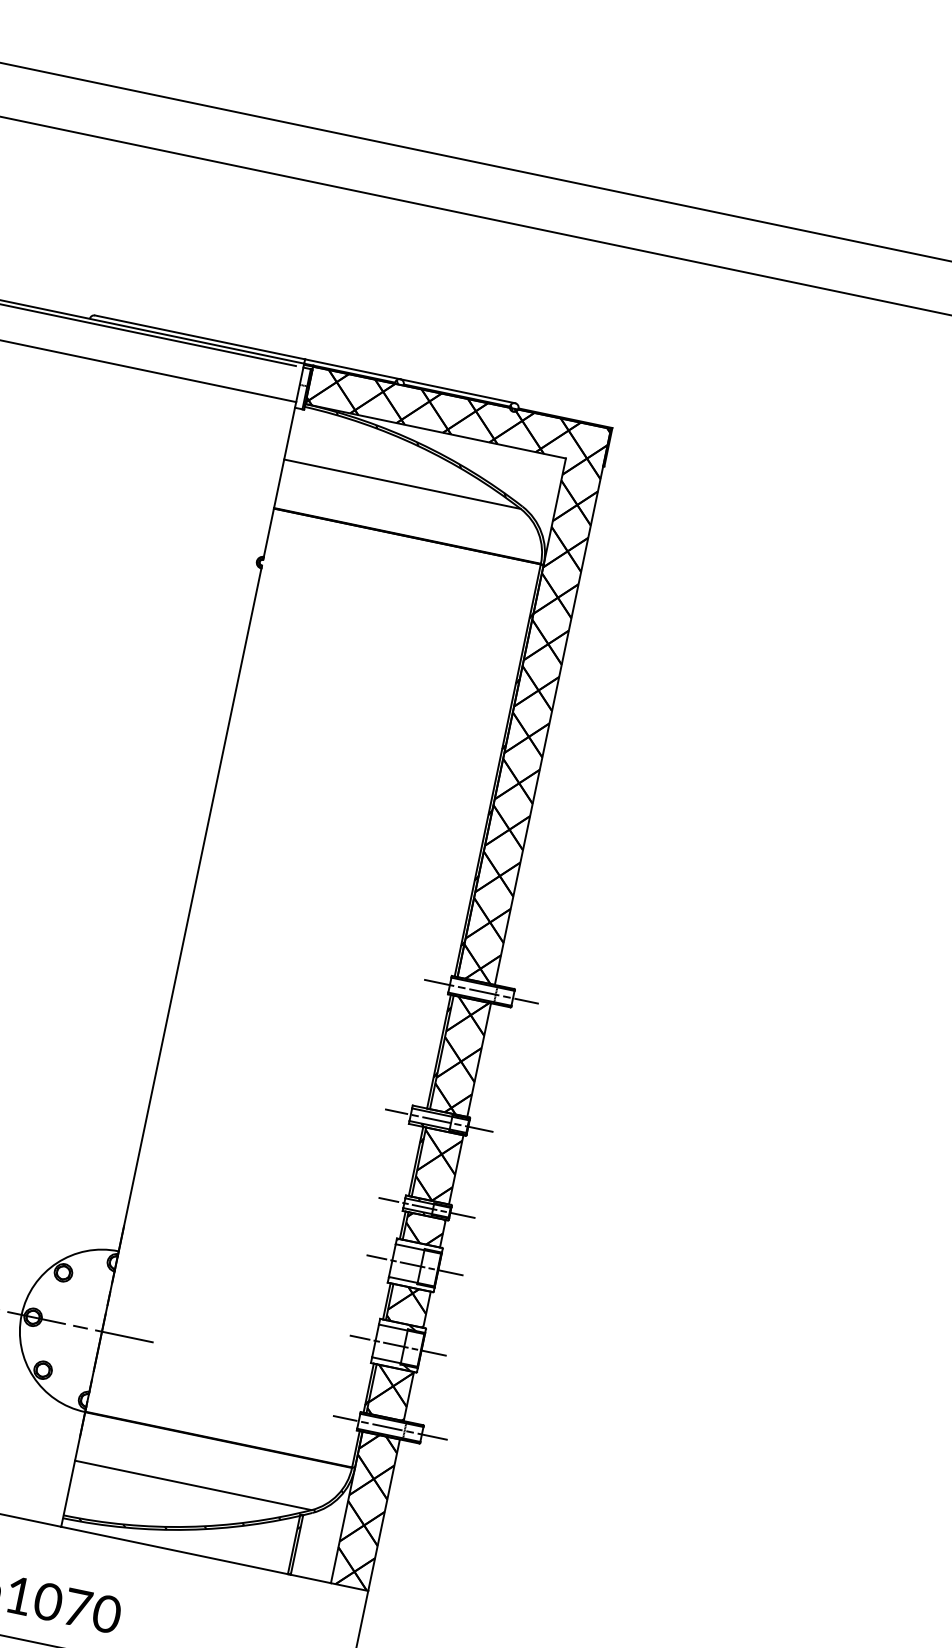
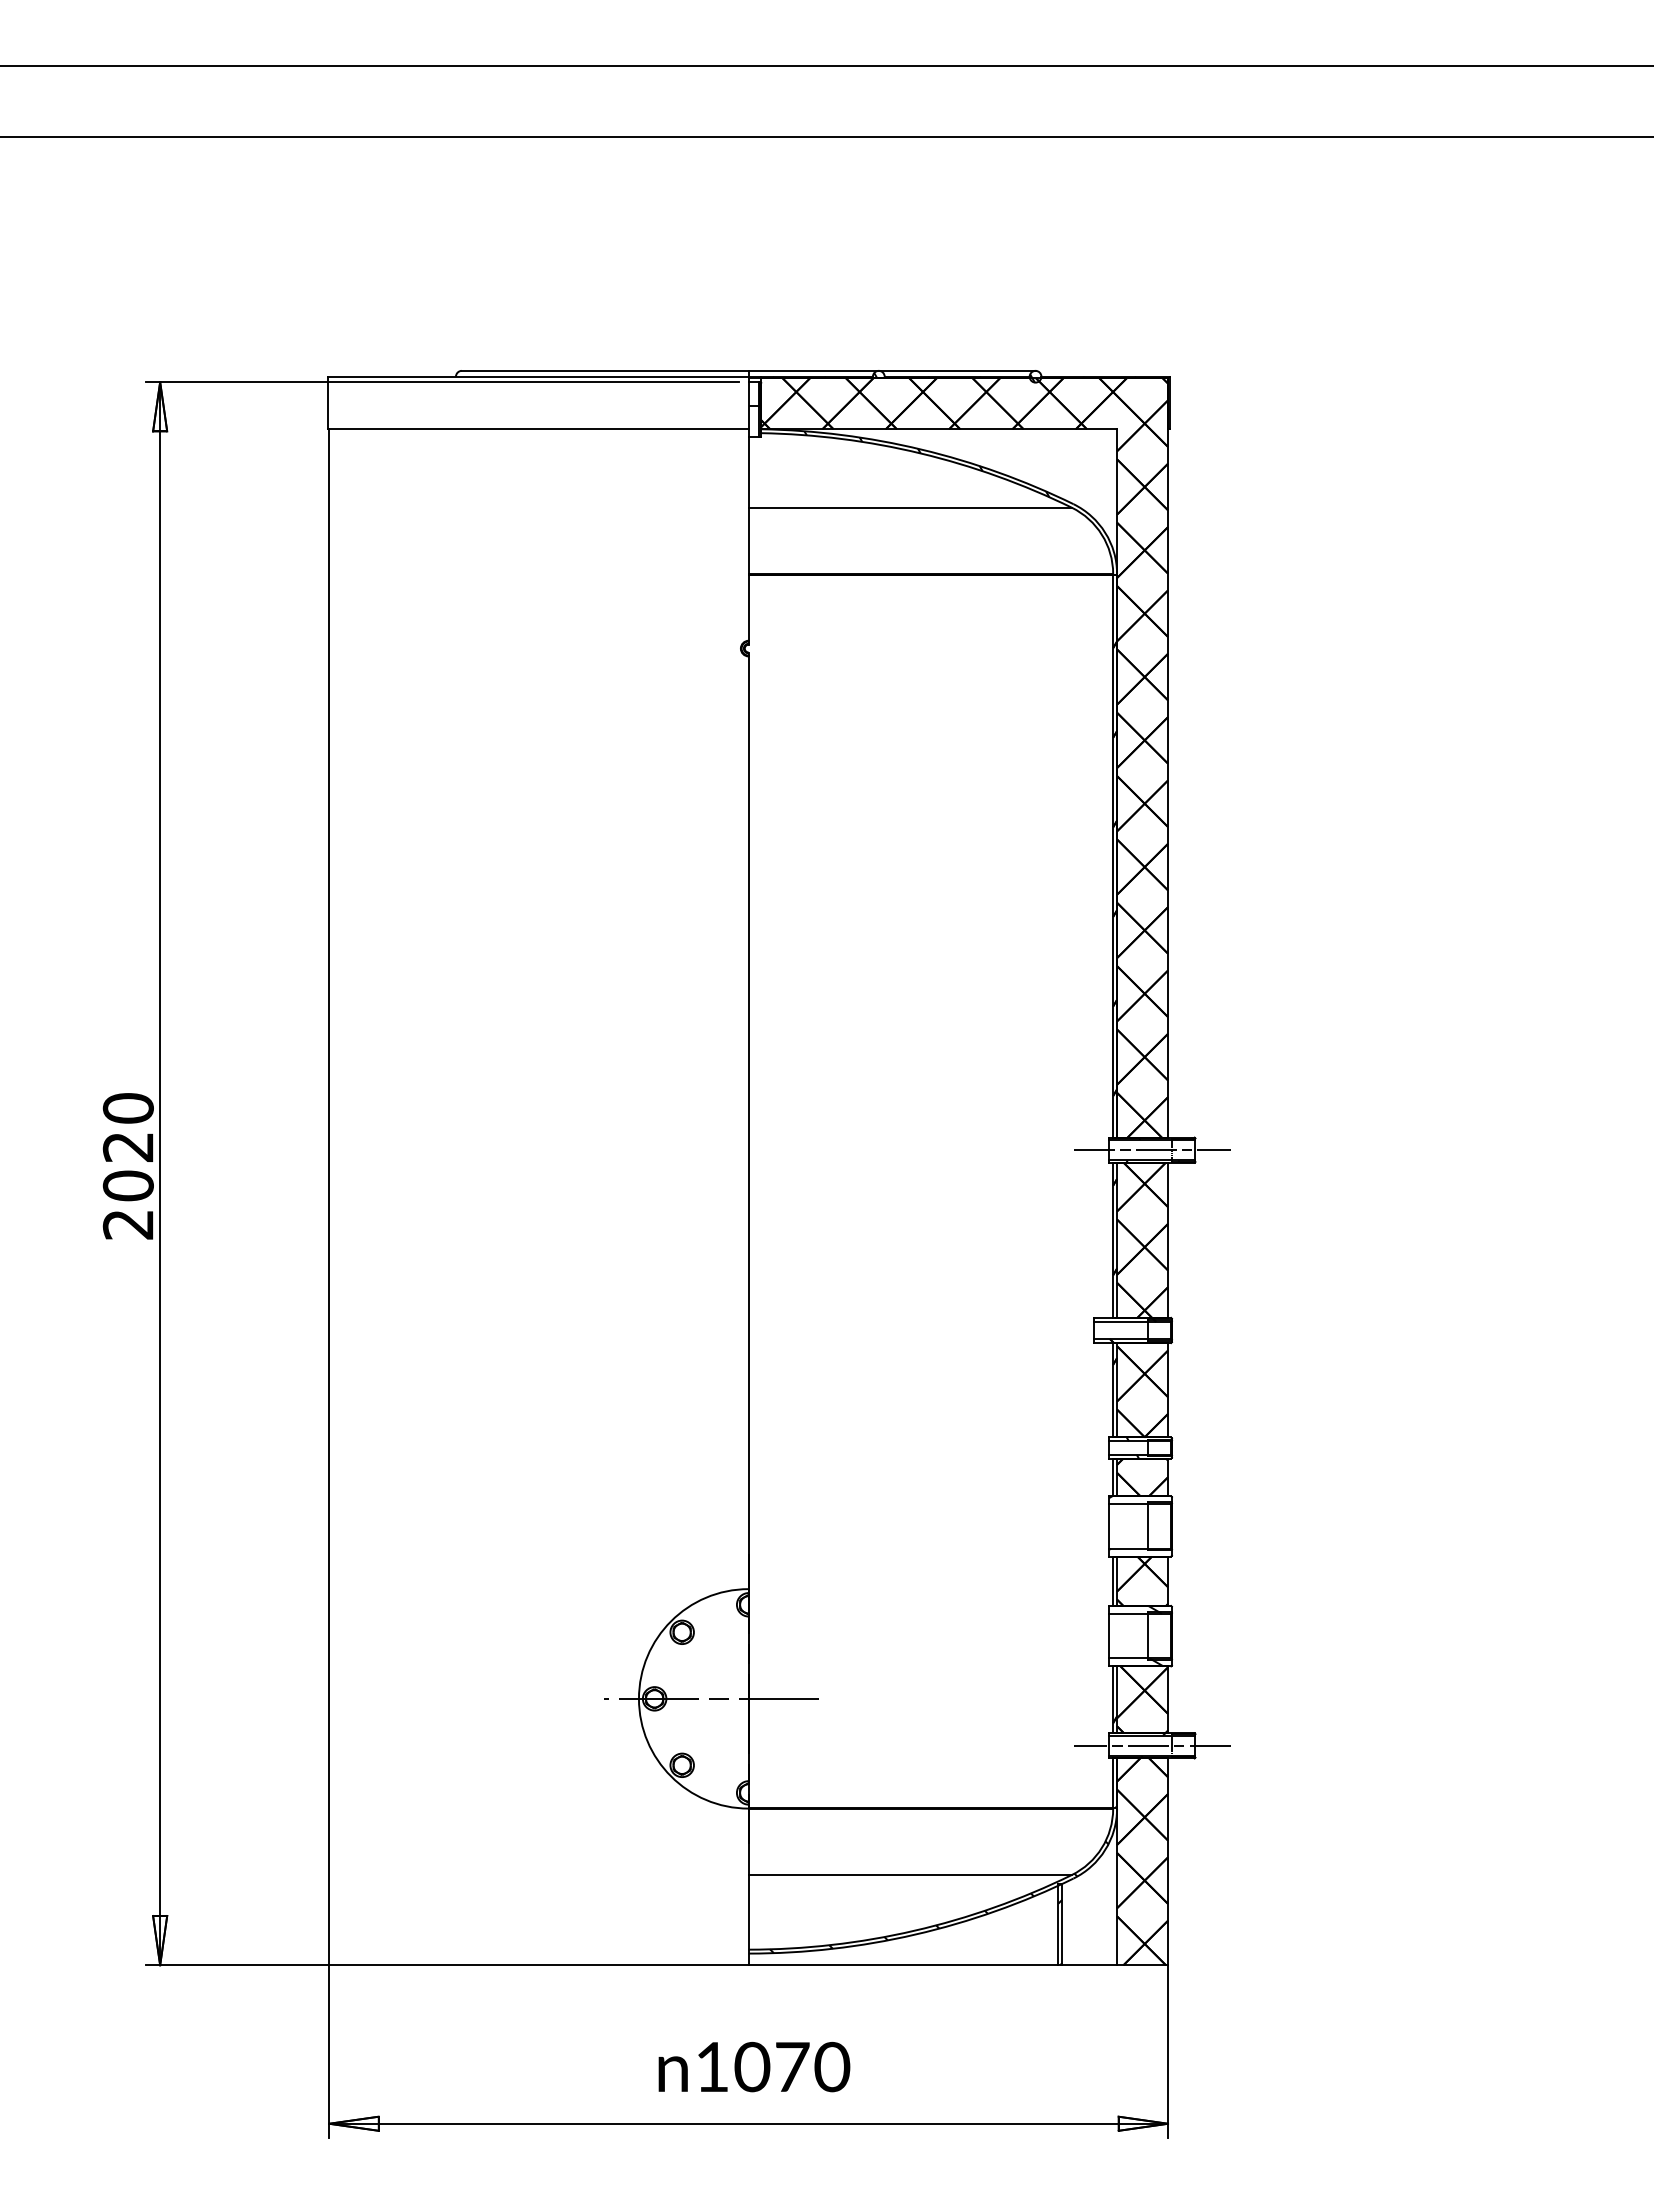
line: (439, 1120) -> (1132, 1330), removed
line: (426, 1208) -> (1139, 1448), removed
line: (414, 1265) -> (1139, 1526), removed
line: (397, 1345) -> (1139, 1636), removed

